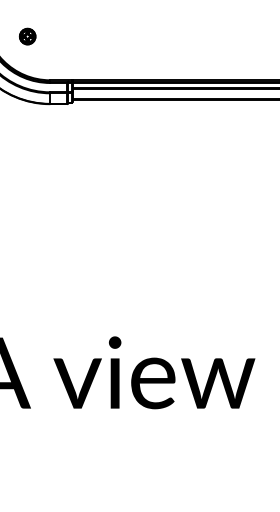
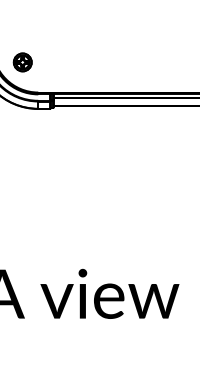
part: (27, 36) -> (22, 62), size x1.67

